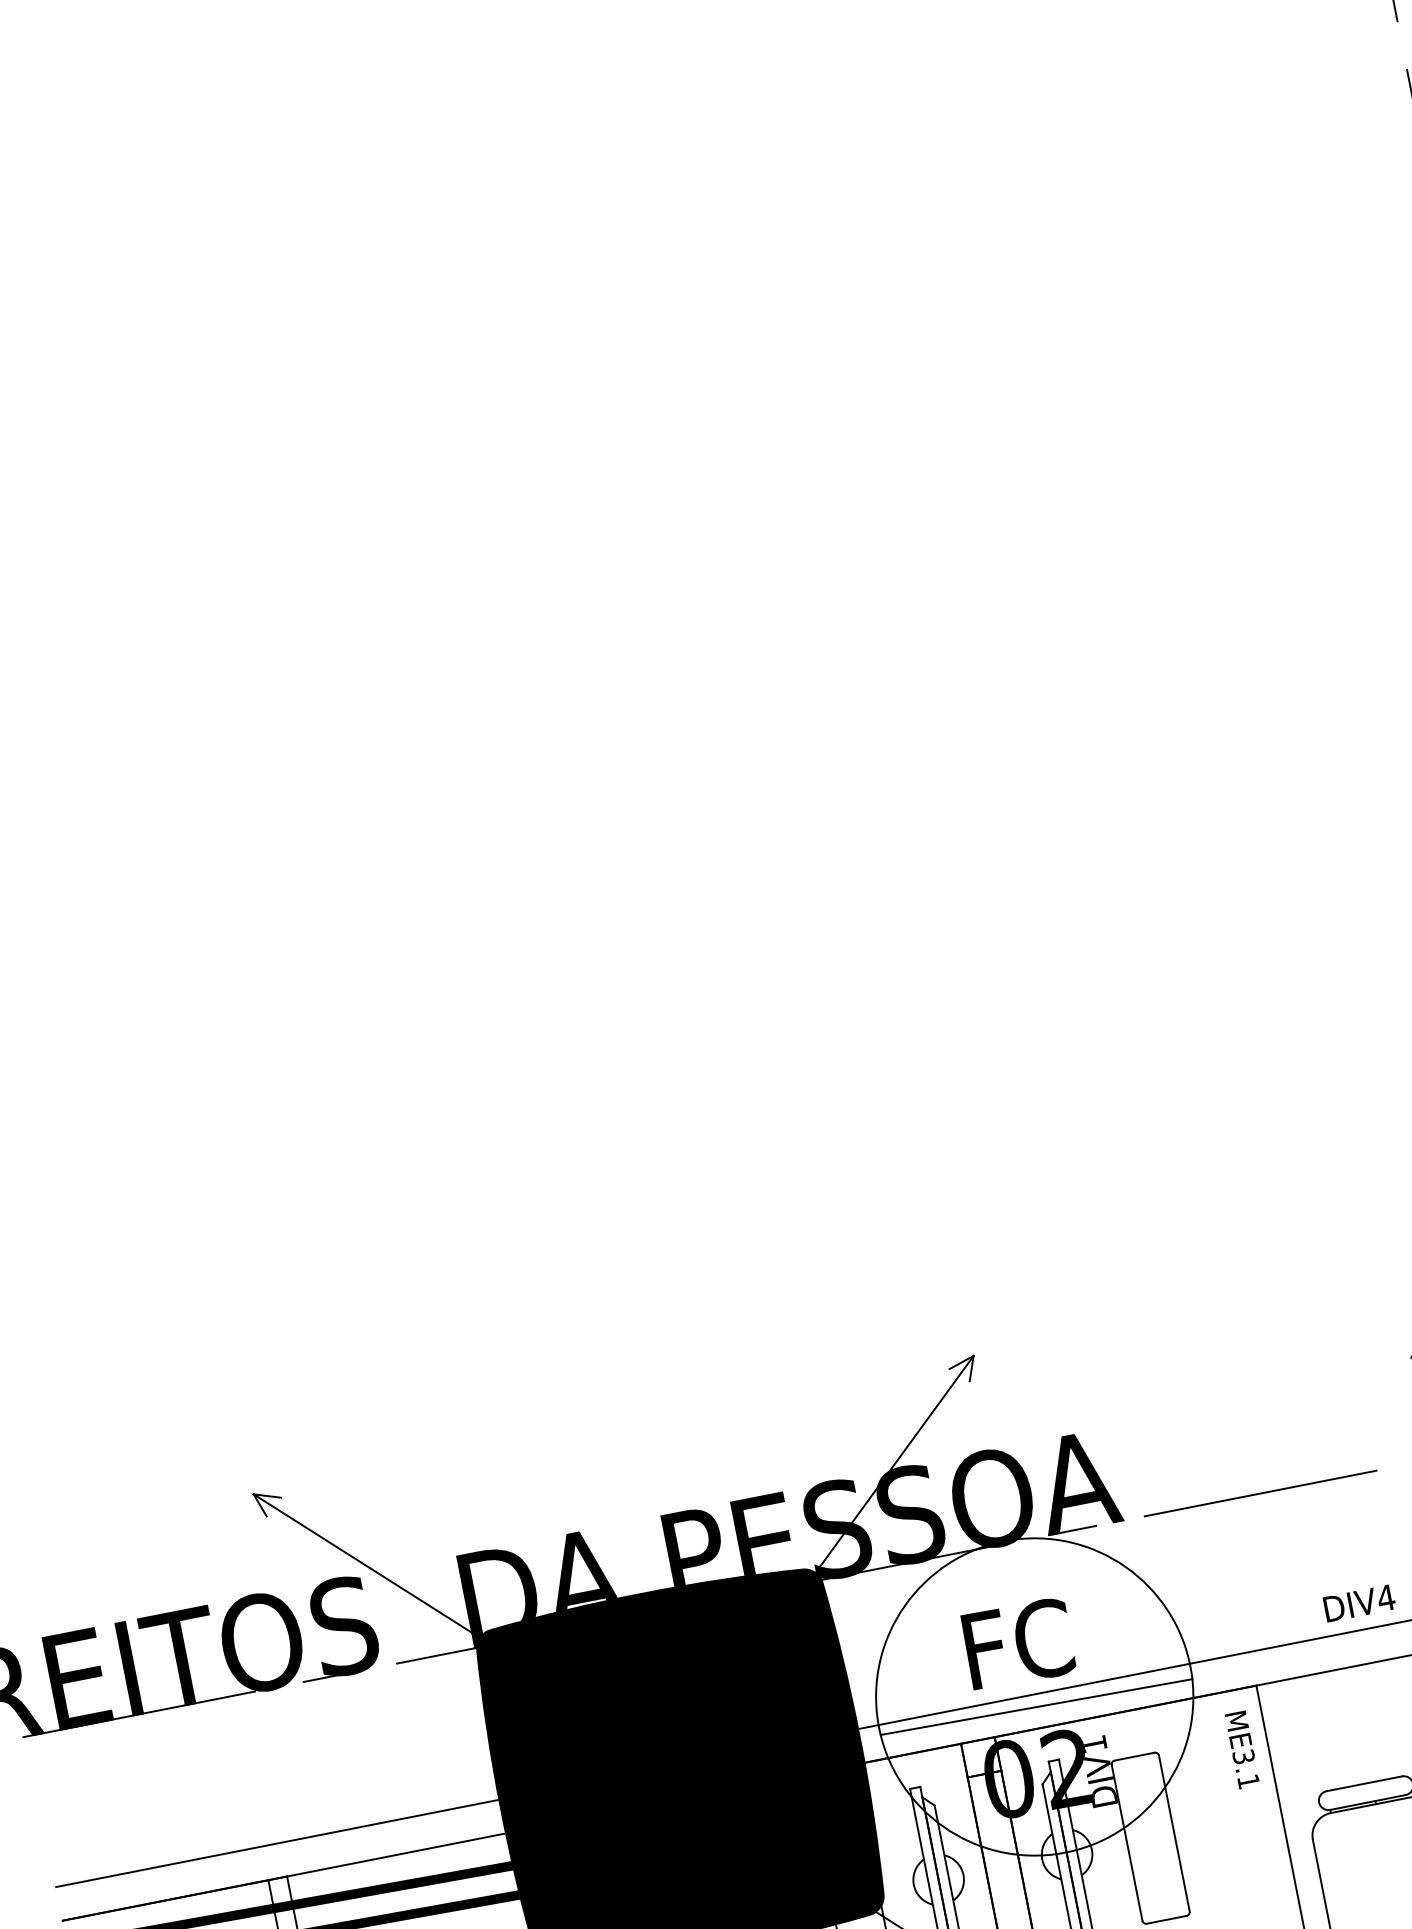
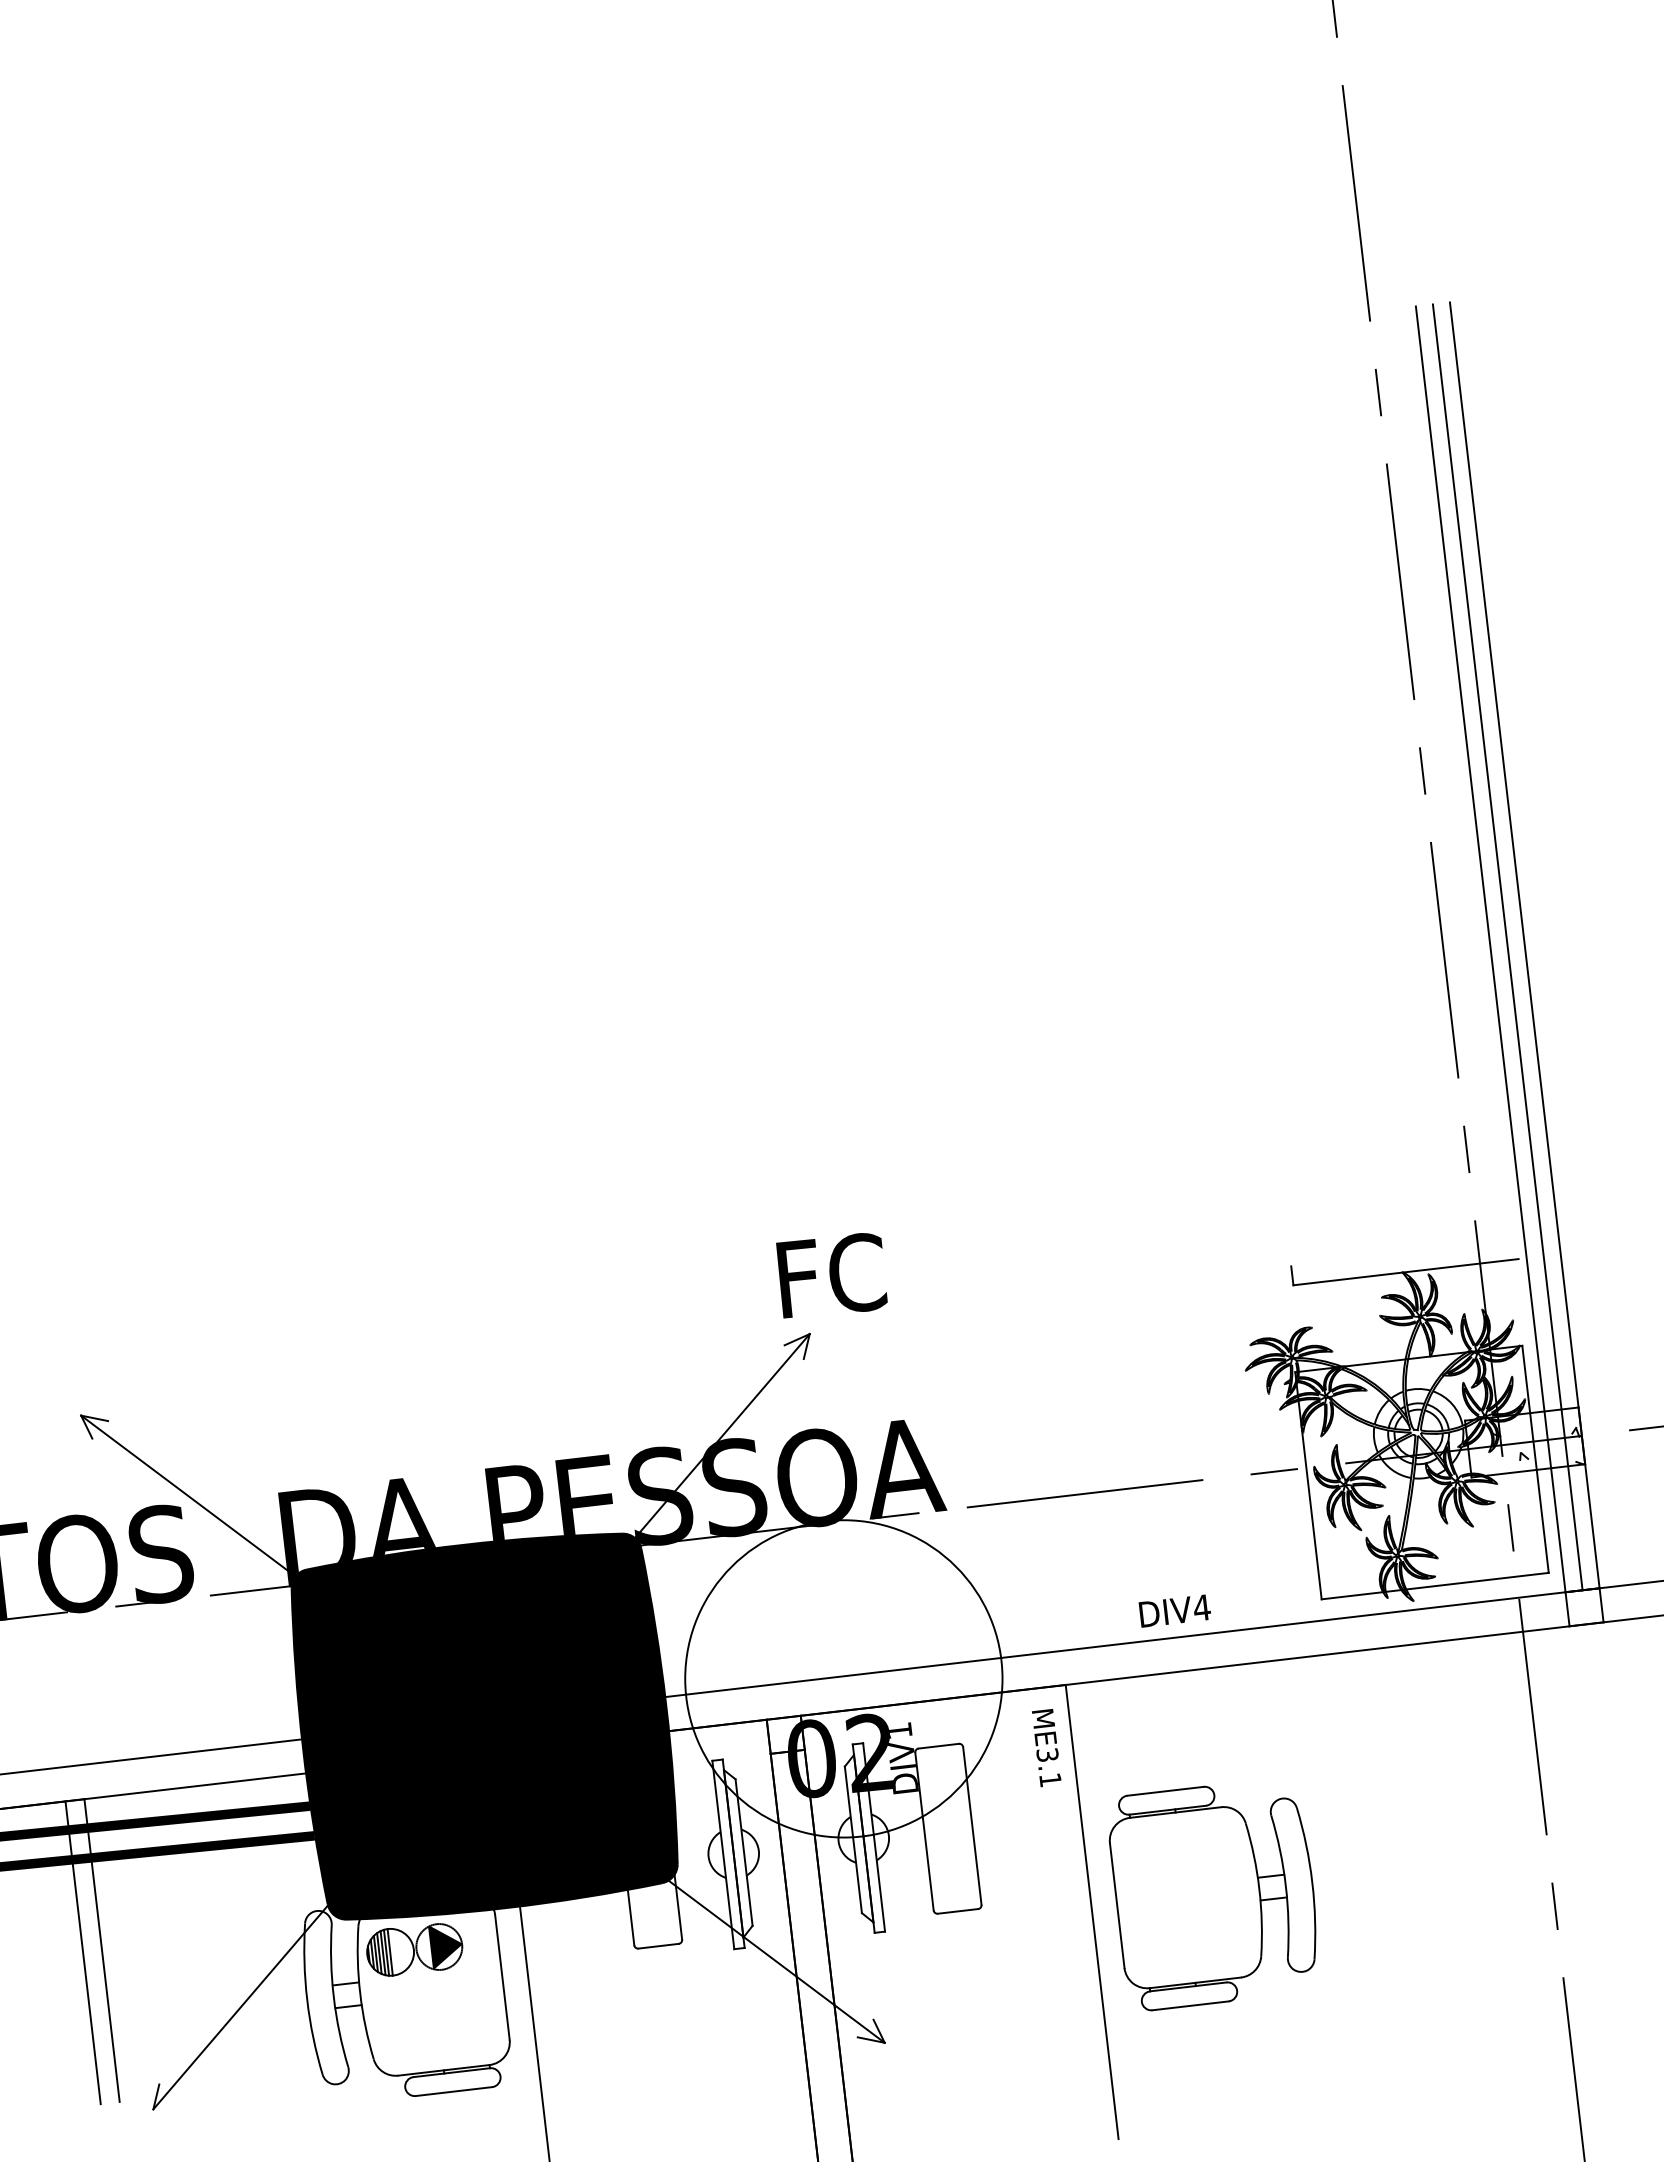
text: (1018, 1643) -> (831, 1275), moved
line: (1036, 1706) -> (844, 1688), removed

